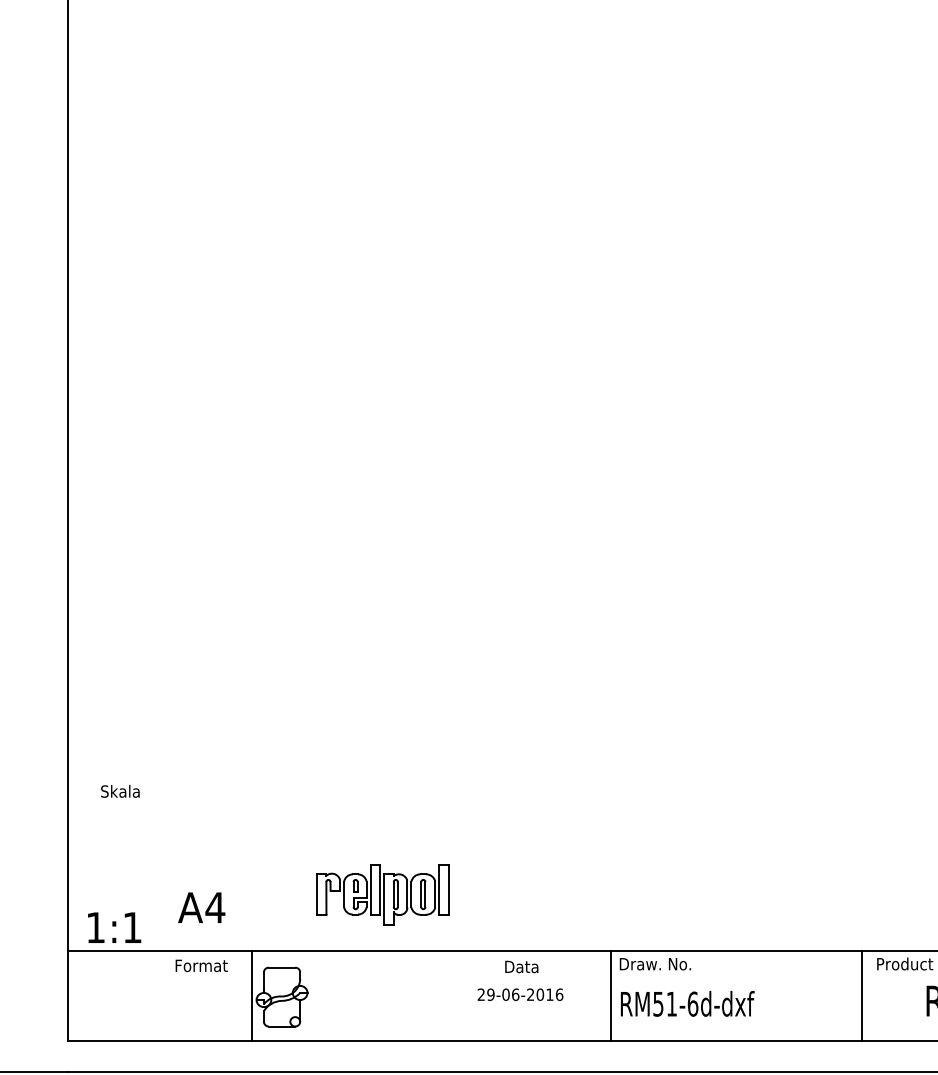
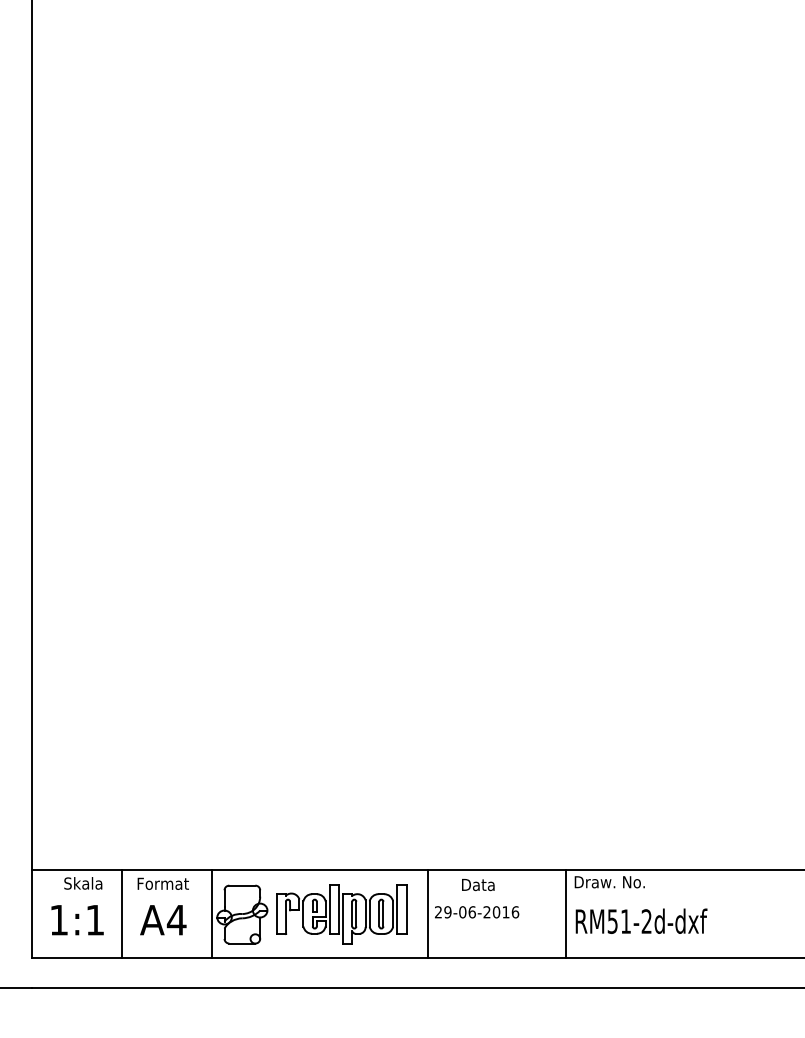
text: (120, 791) -> (83, 883), moved
part: (382, 894) -> (341, 914), moved
text: (201, 907) -> (163, 919), moved
text: (114, 927) -> (77, 919), moved
line: (159, 996) -> (121, 914), added
line: (470, 996) -> (427, 914), added
text: (692, 1003) -> (646, 920), RM51-6d-dxf -> RM51-2d-dxf

